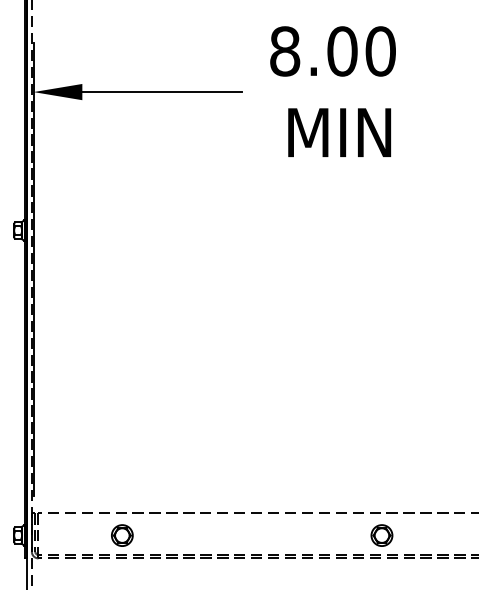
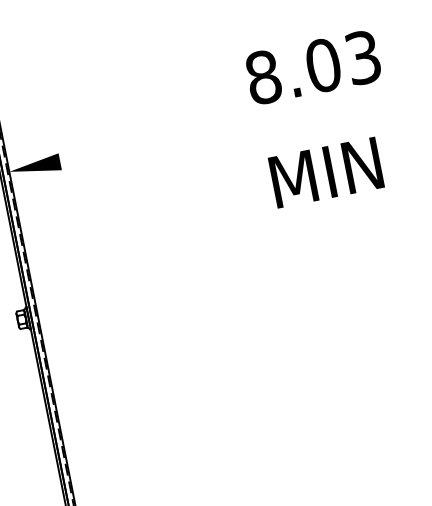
text: (380, 51) -> (363, 57), 8.00 -> 8.03
line: (161, 92) -> (142, 145), removed
text: (339, 132) -> (326, 172), moved

